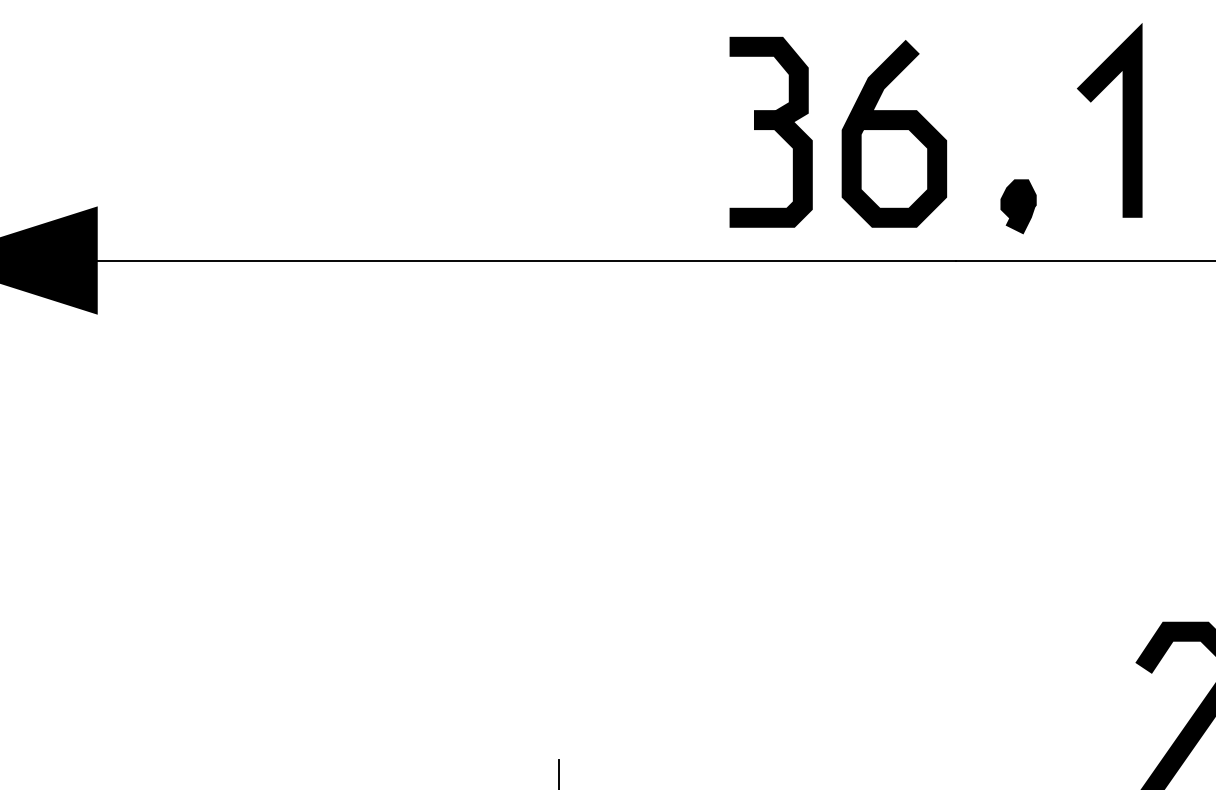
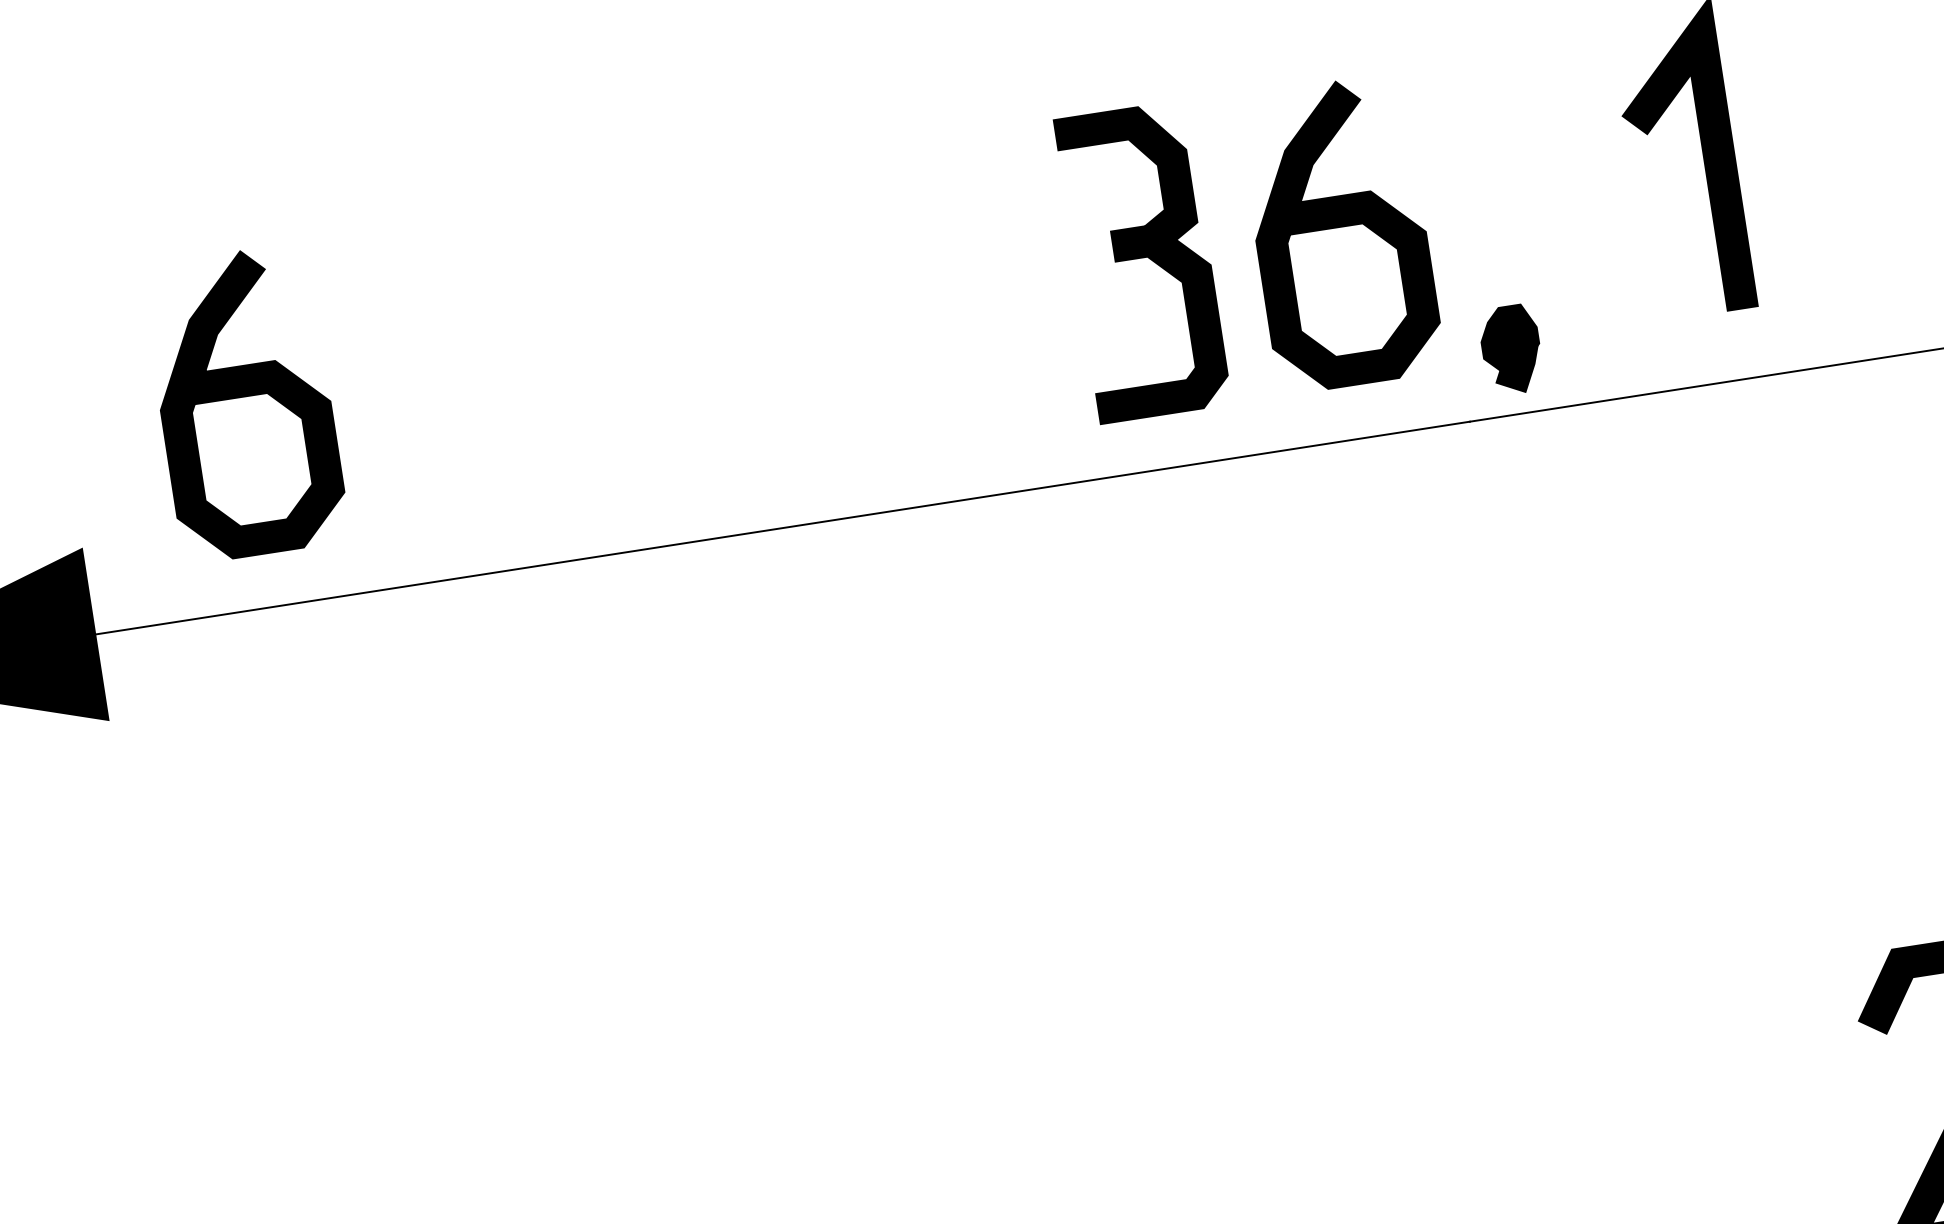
curve: (210, 129) -> (244, 396), added
part: (1018, 206) -> (1511, 349), moved

